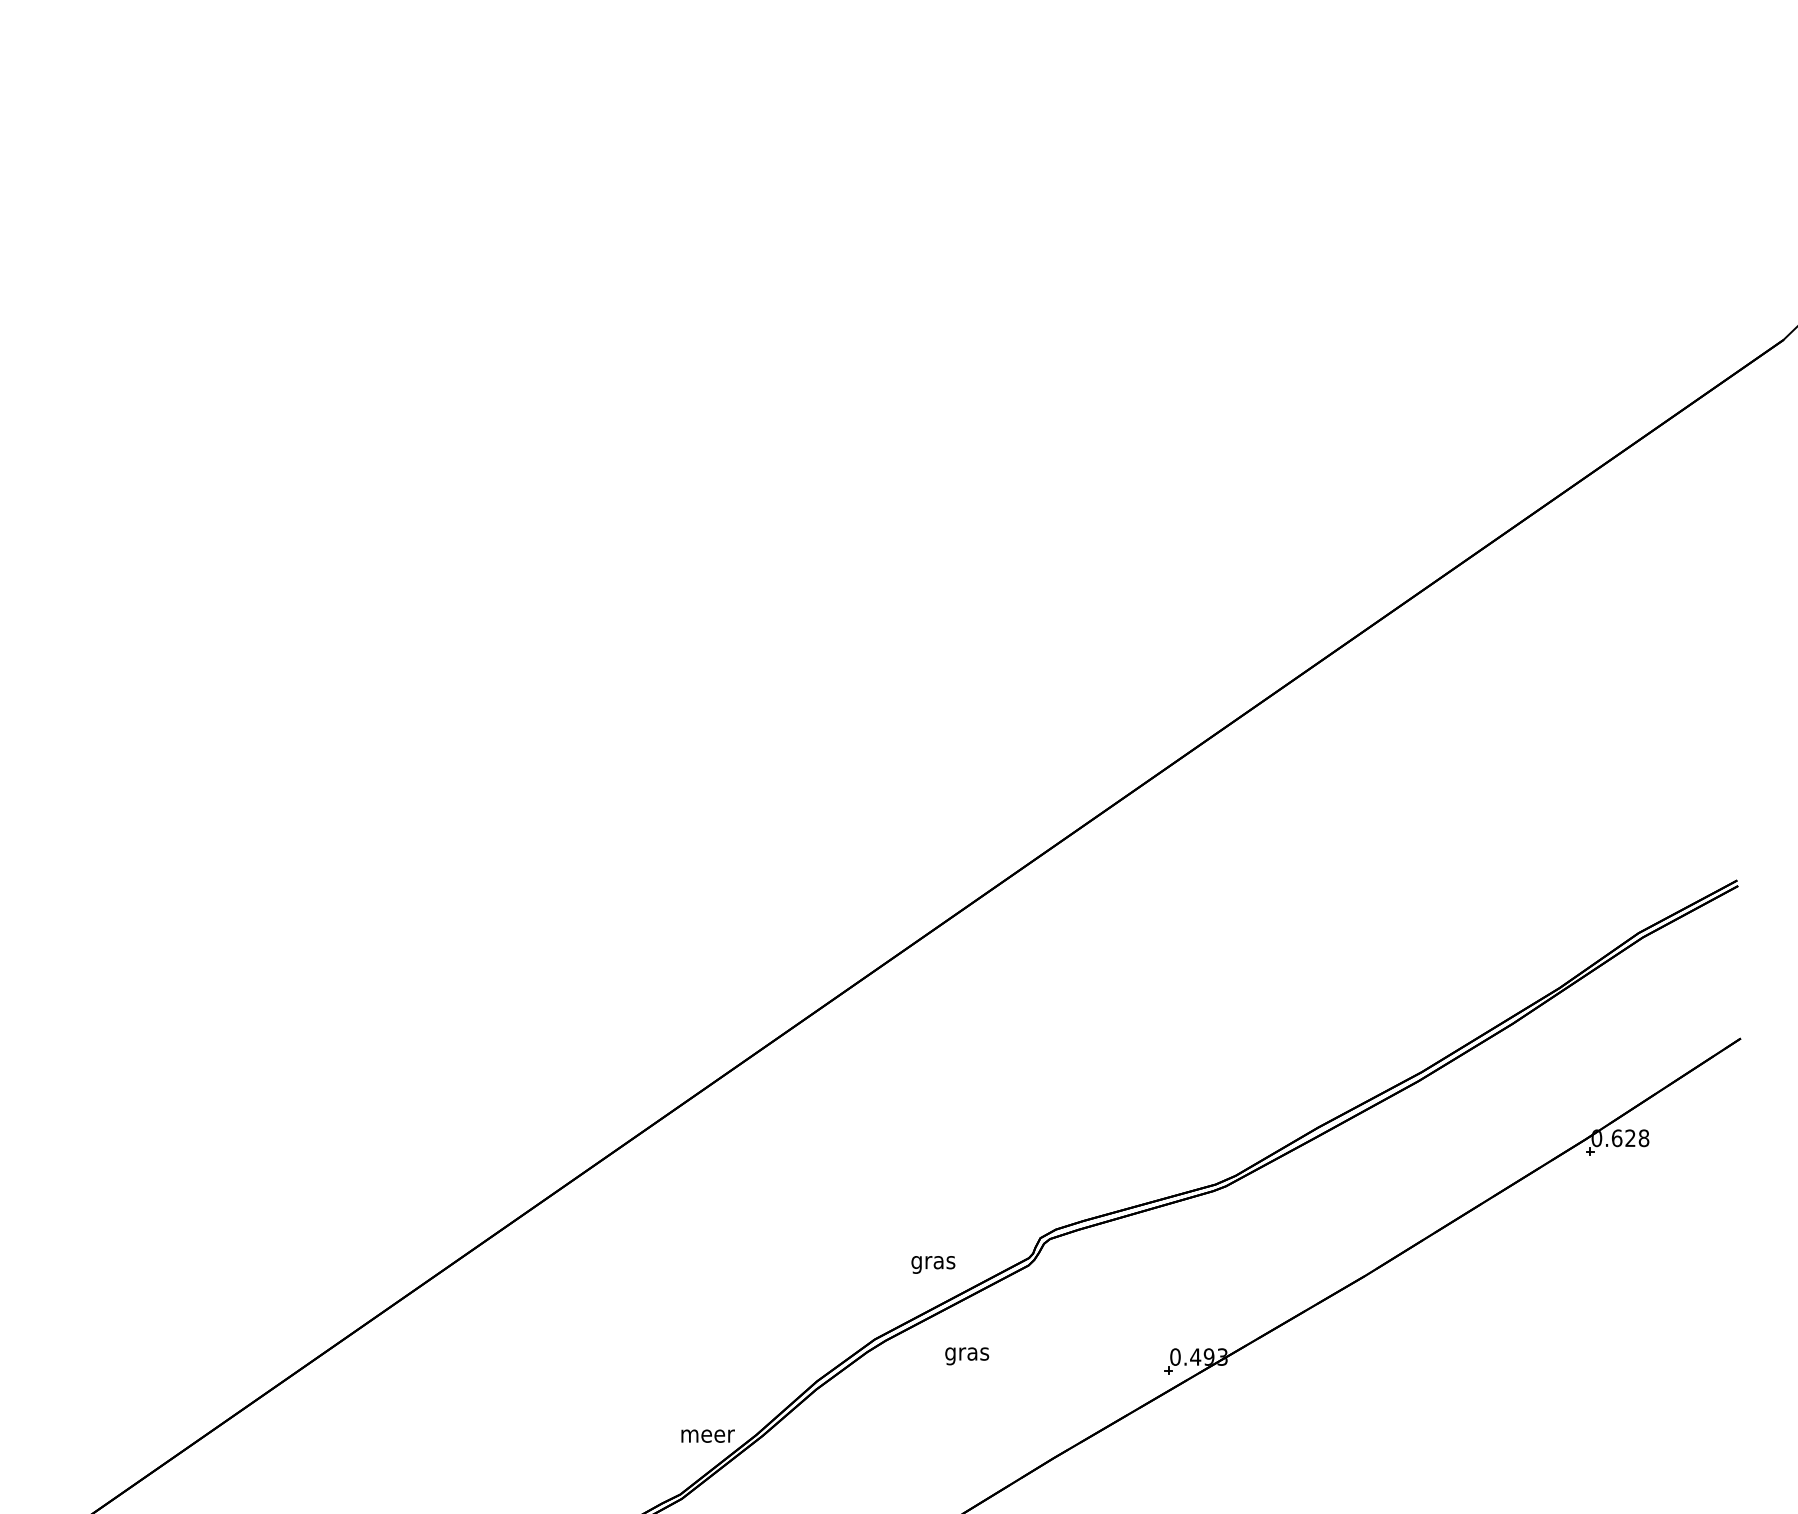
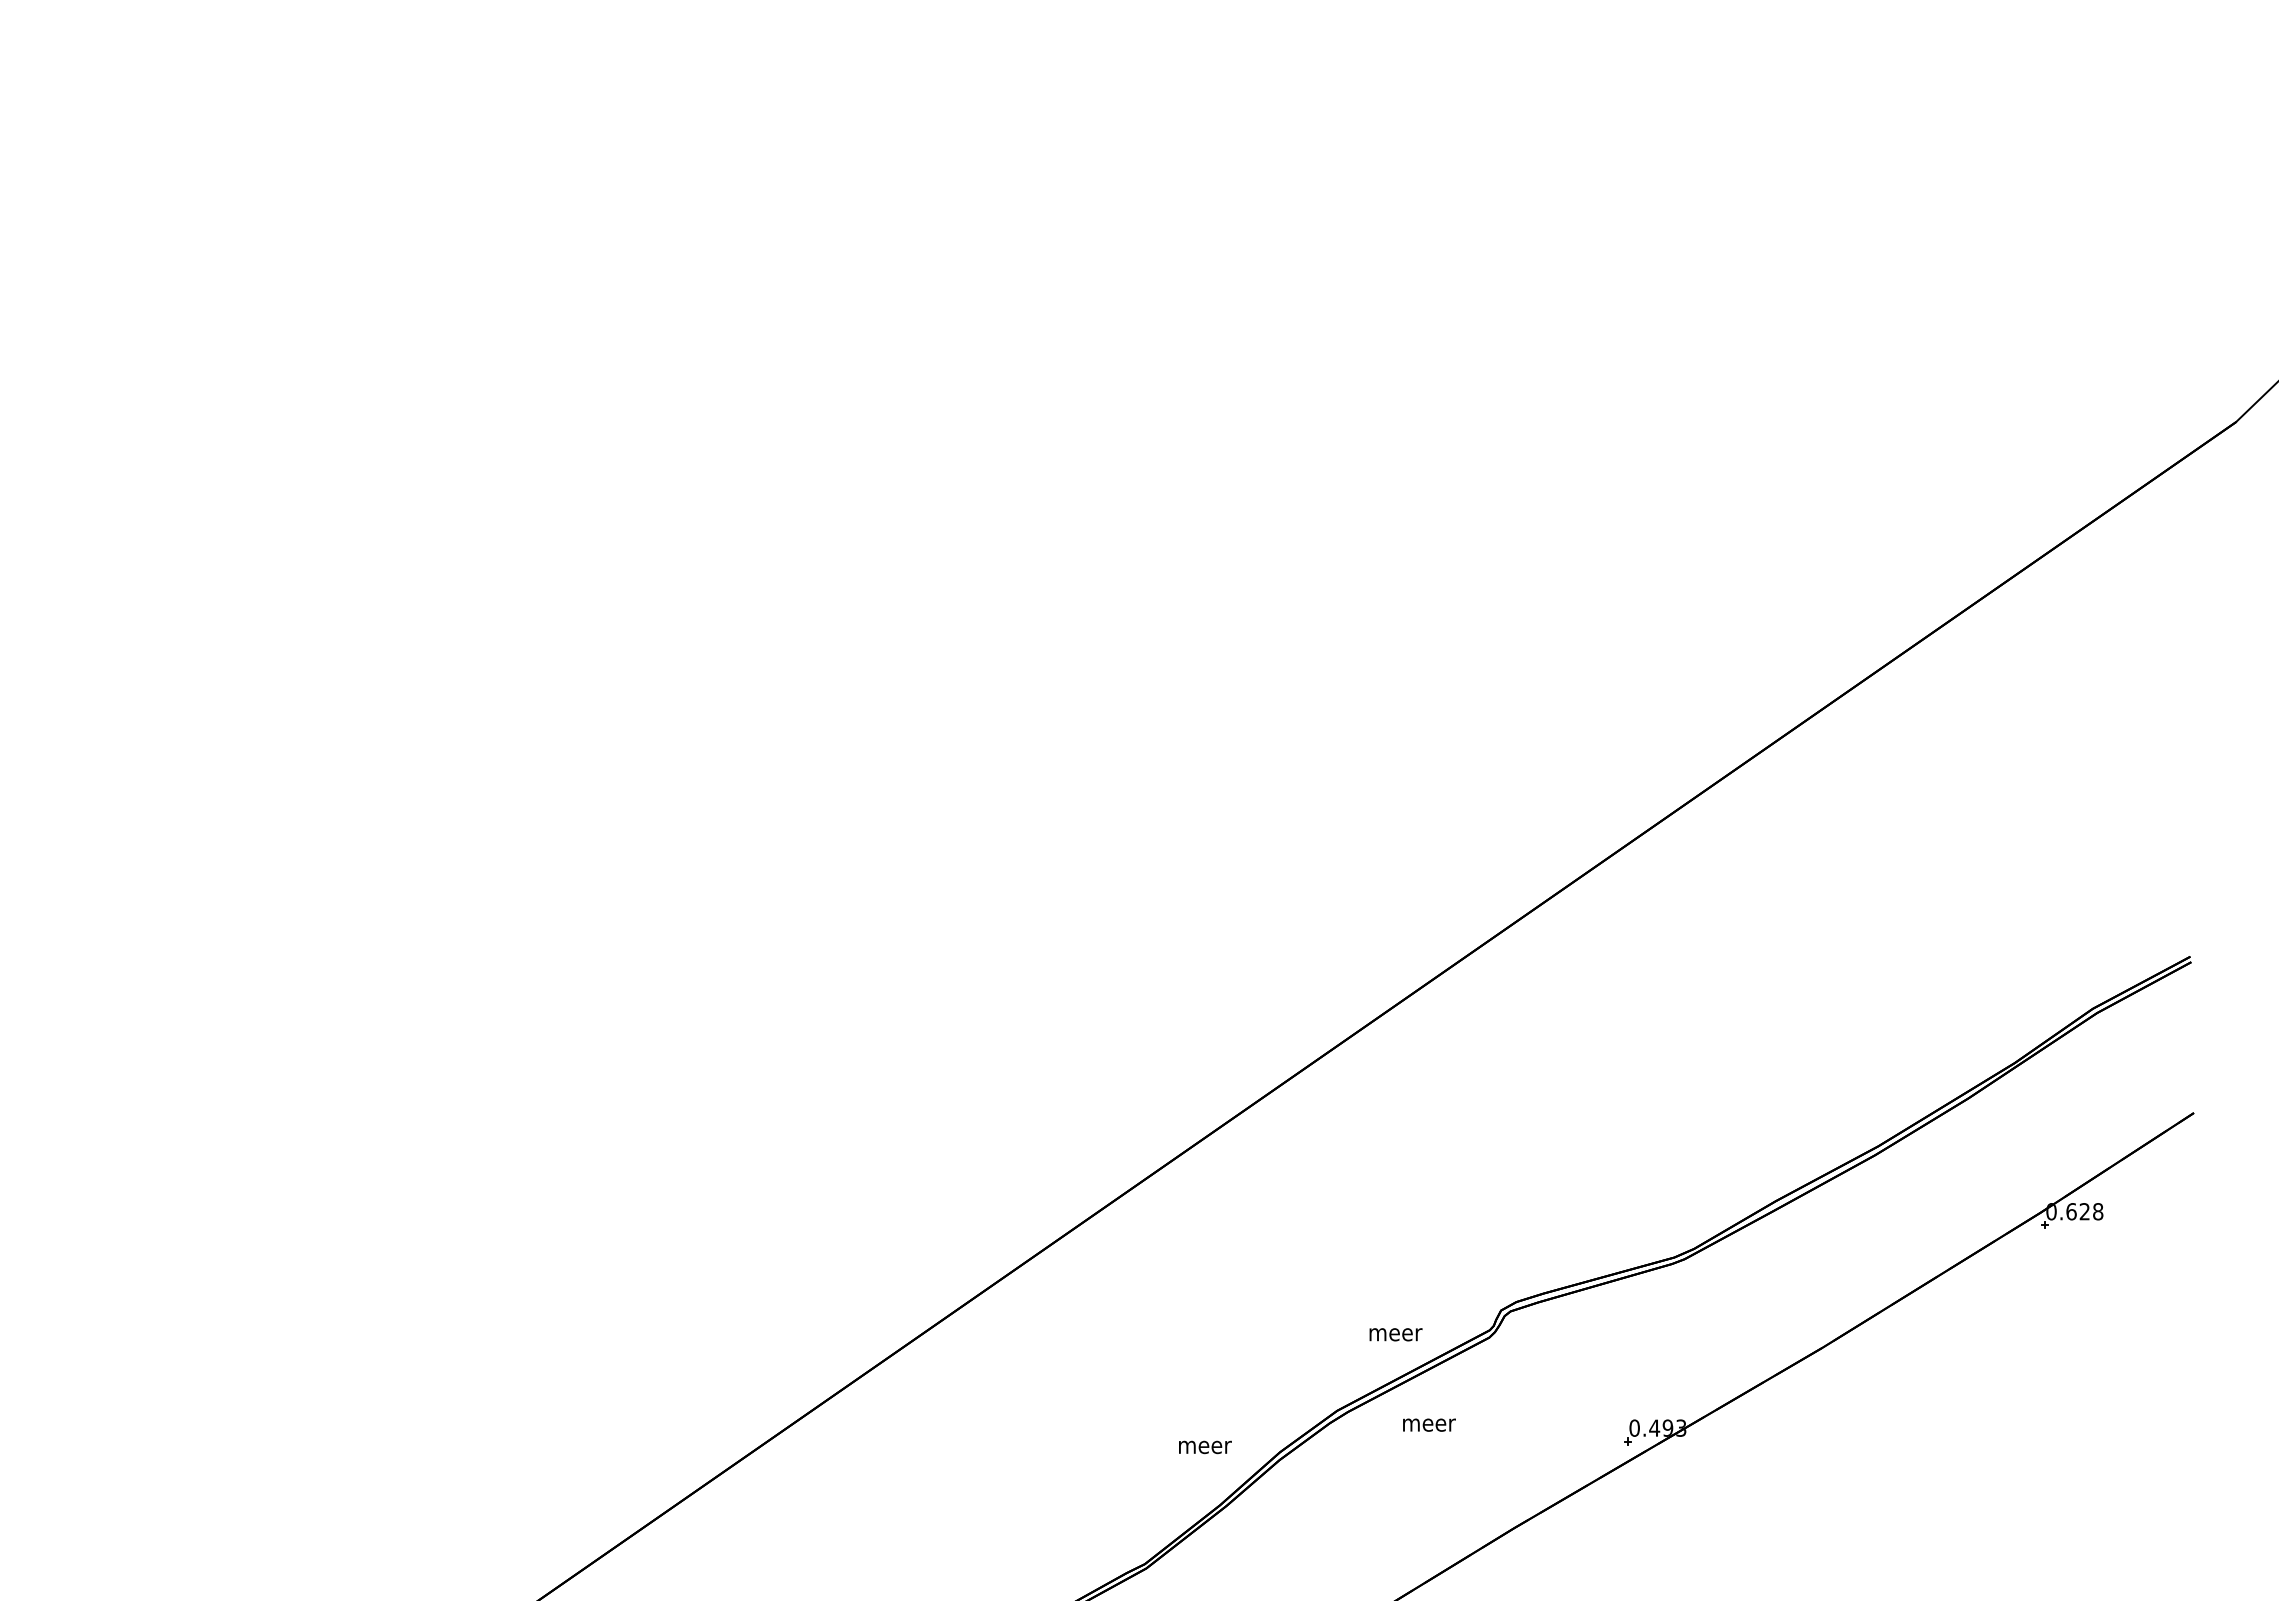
text: (933, 1264) -> (1395, 1336), gras -> meer
text: (968, 1356) -> (1429, 1427), gras -> meer
text: (708, 1436) -> (1205, 1447), moved

